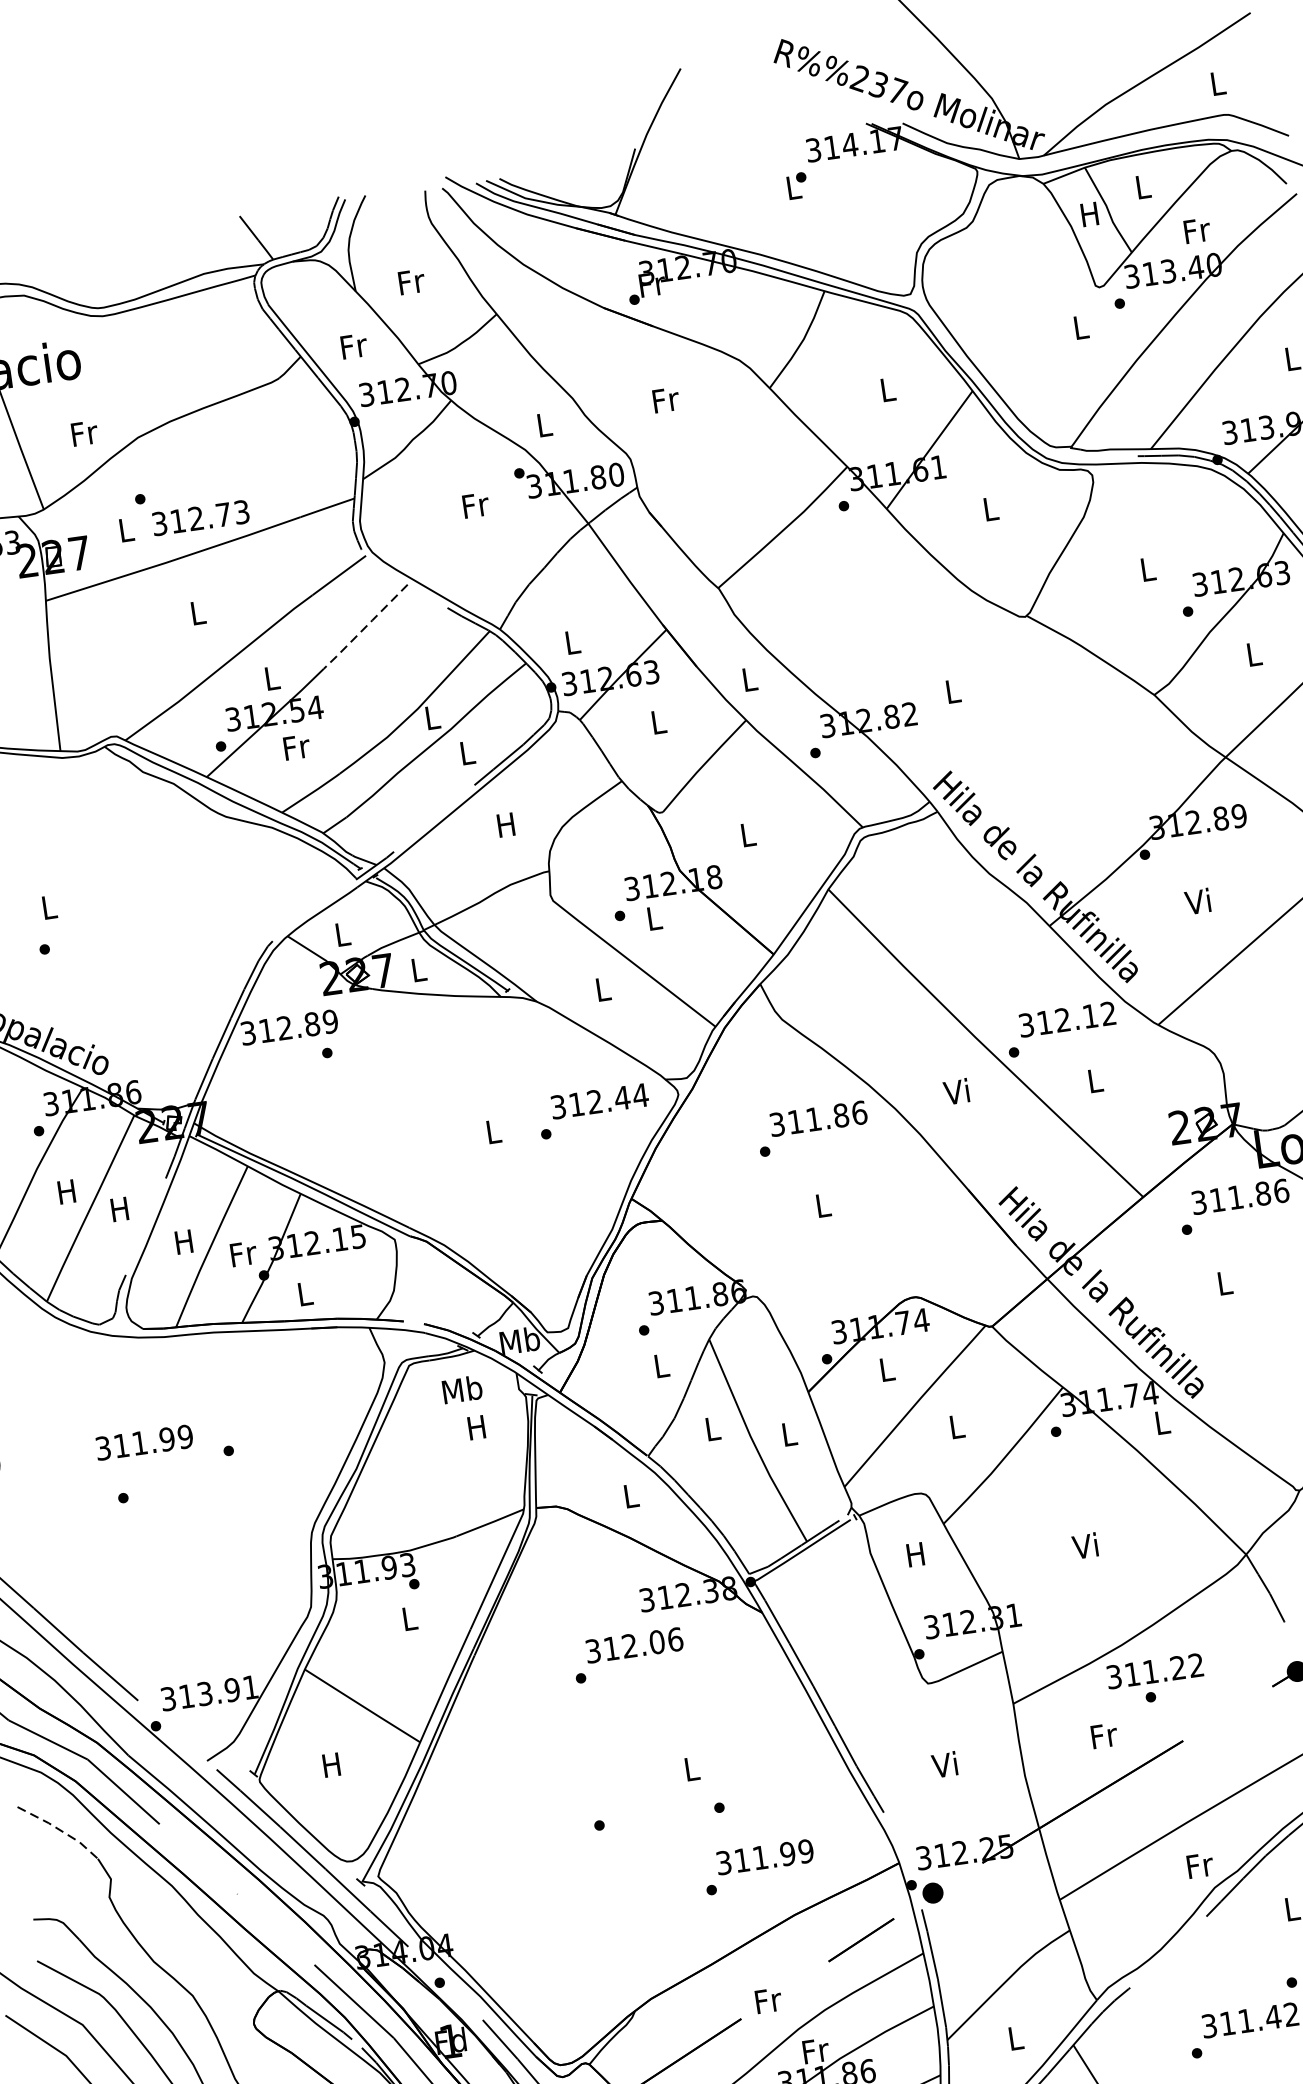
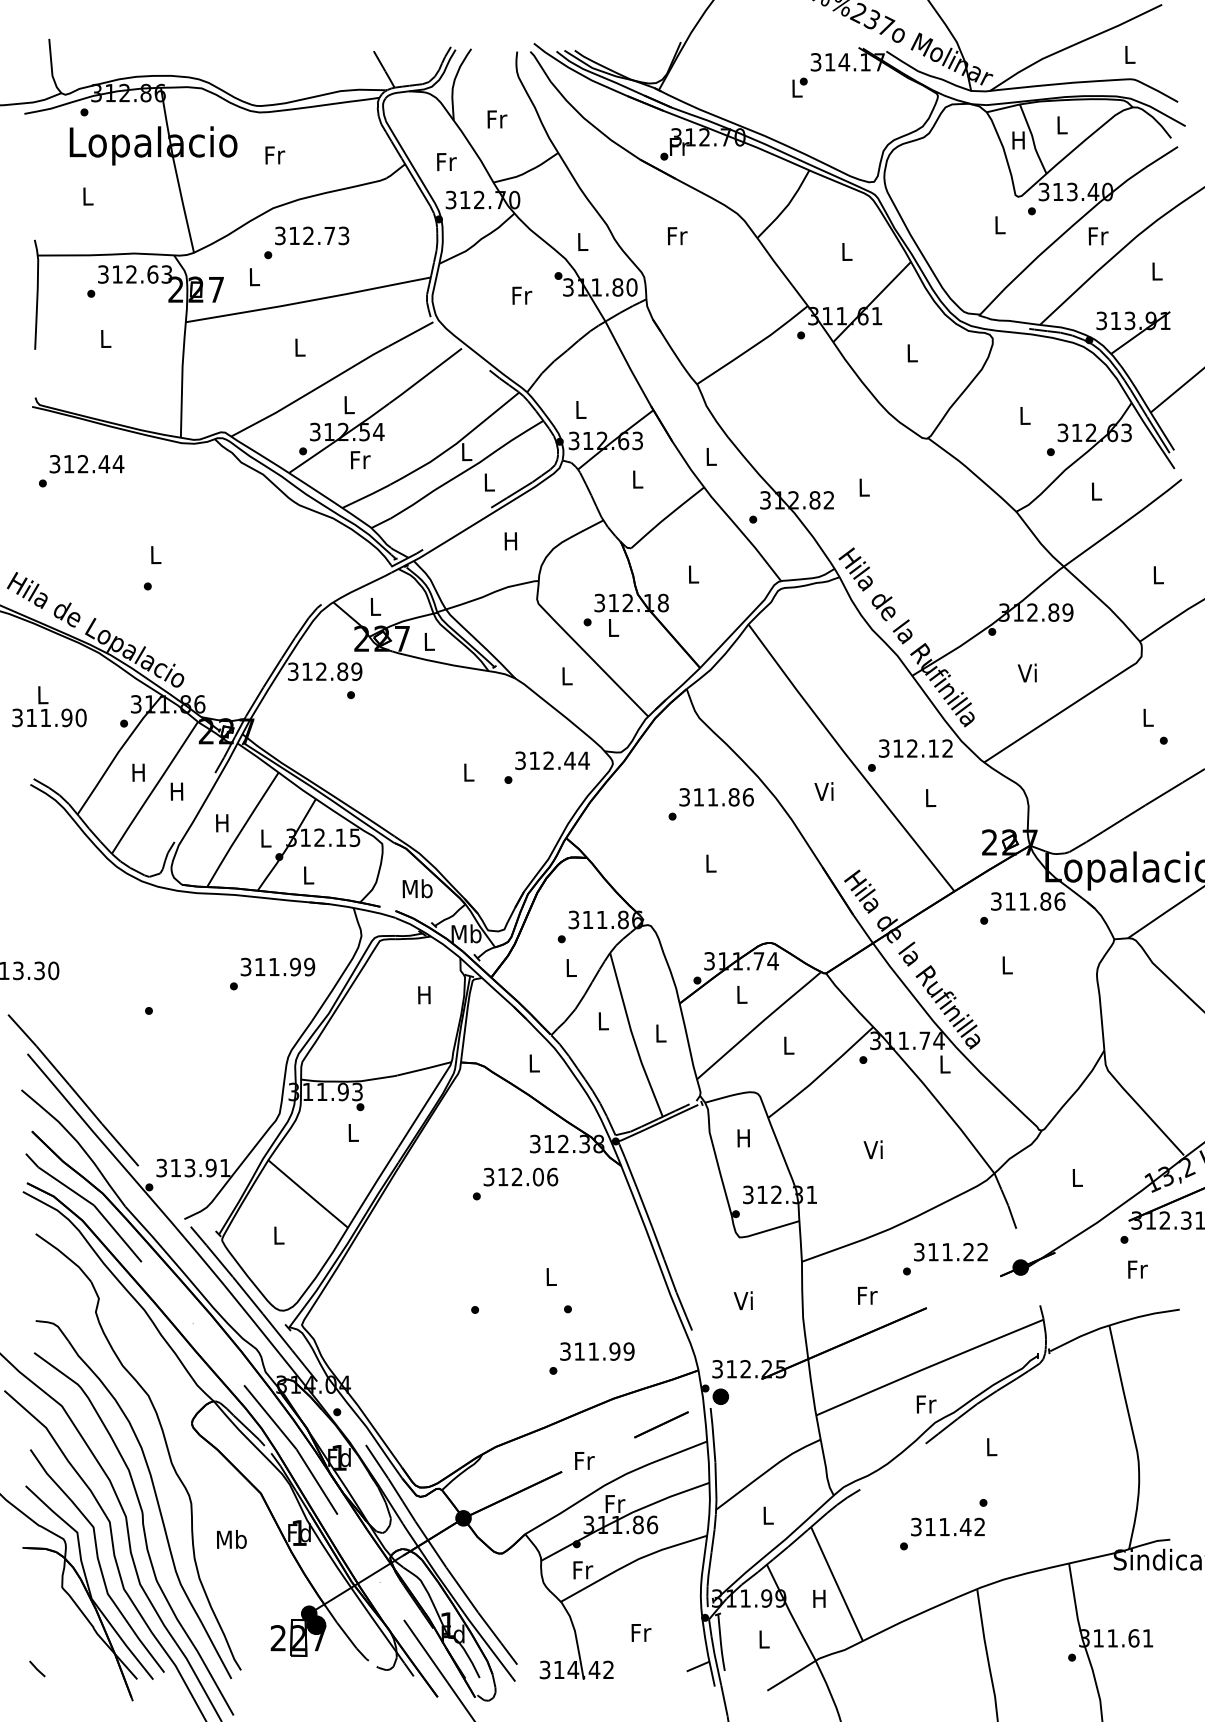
text: (1197, 231) -> (1098, 236), moved
text: (85, 433) -> (275, 155), moved
text: (201, 517) -> (312, 235), moved
line: (365, 627) -> (425, 376), dashed -> solid
text: (244, 1253) -> (266, 838), Fr -> L
text: (462, 1389) -> (417, 888), moved
text: (143, 1441) -> (277, 966), moved
text: (1154, 1671) -> (950, 1252), moved
text: (331, 1764) -> (278, 1235), H -> L
line: (59, 1829) -> (65, 1255), dashed -> solid

